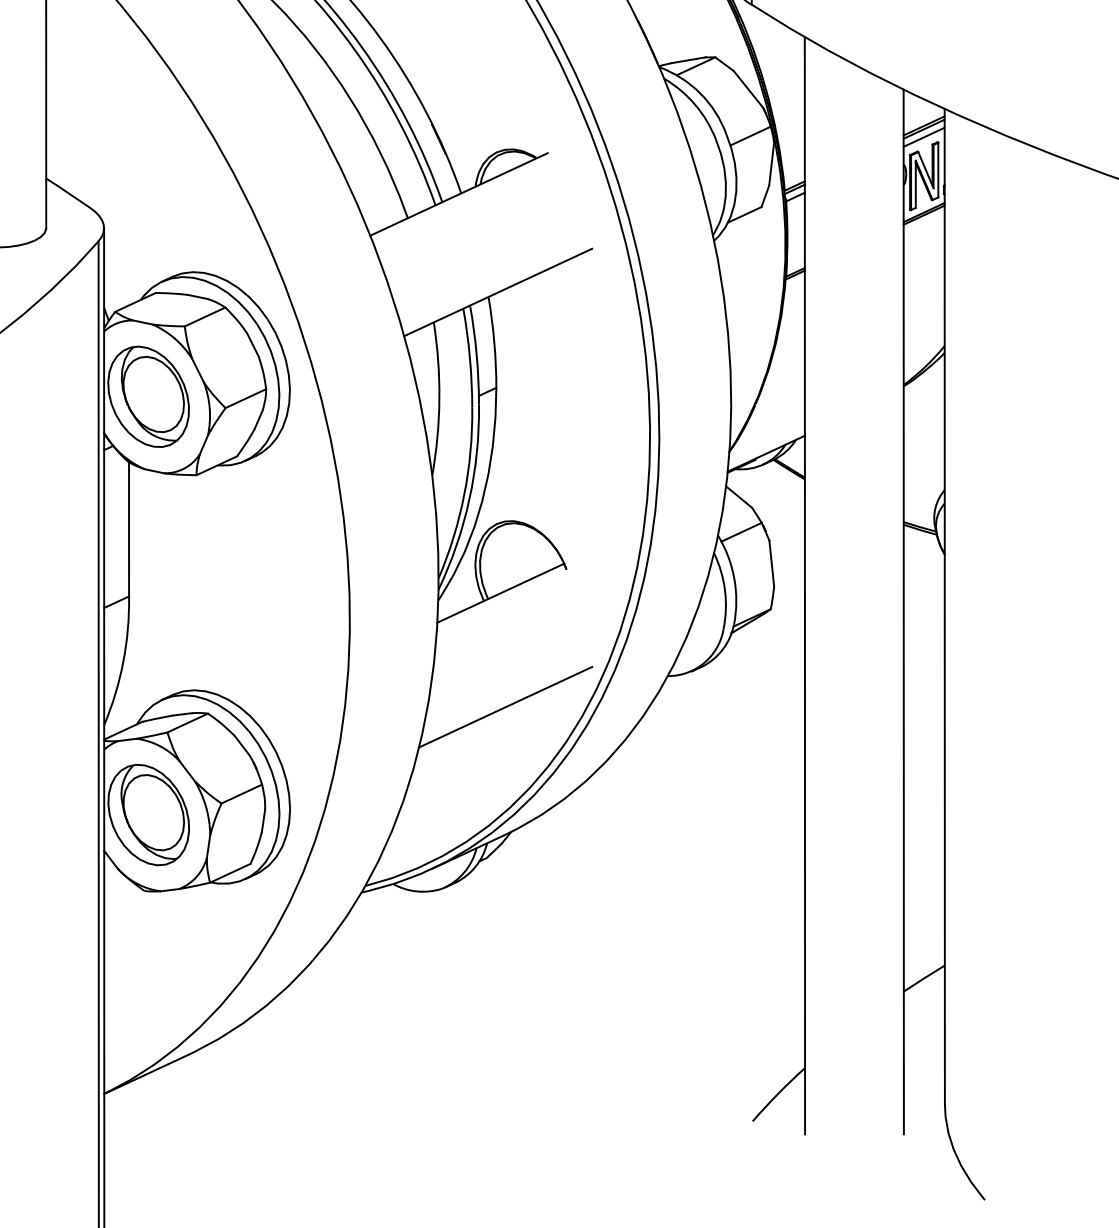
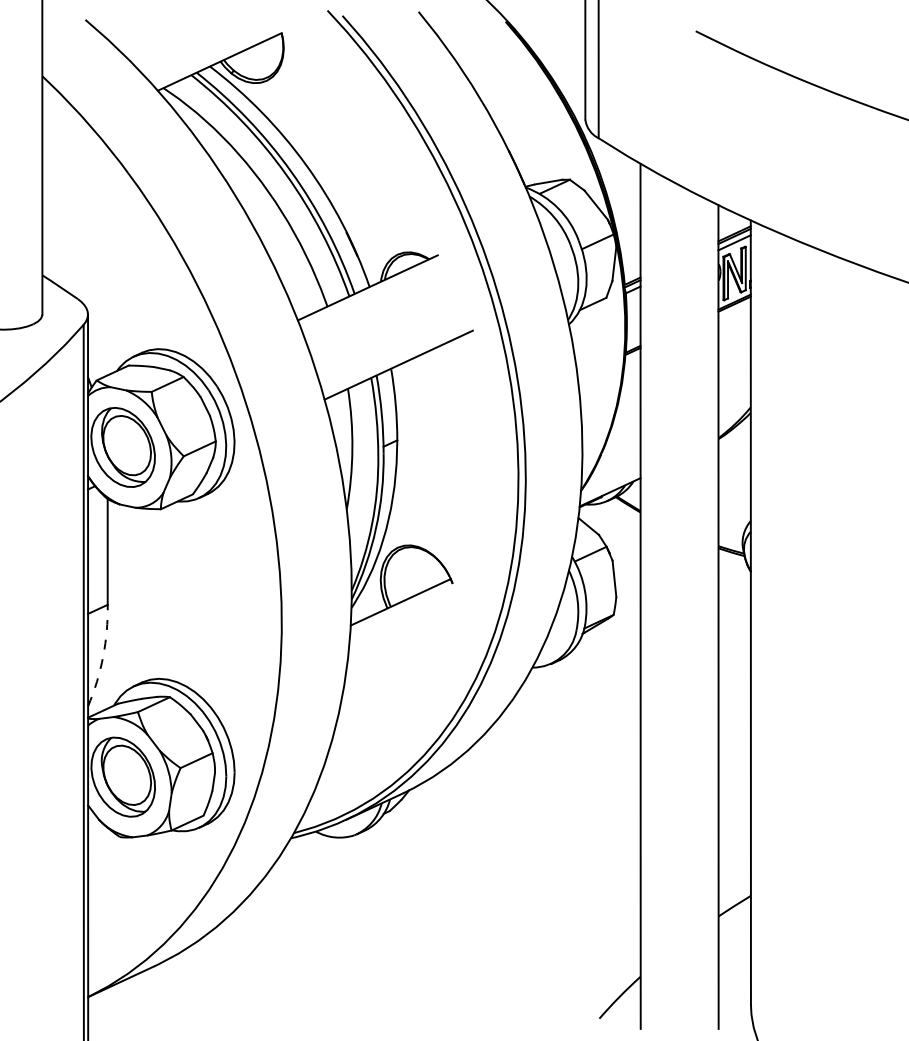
arc: (123, 661) -> (103, 656), solid -> dashed
line: (505, 706) -> (404, 691), removed

